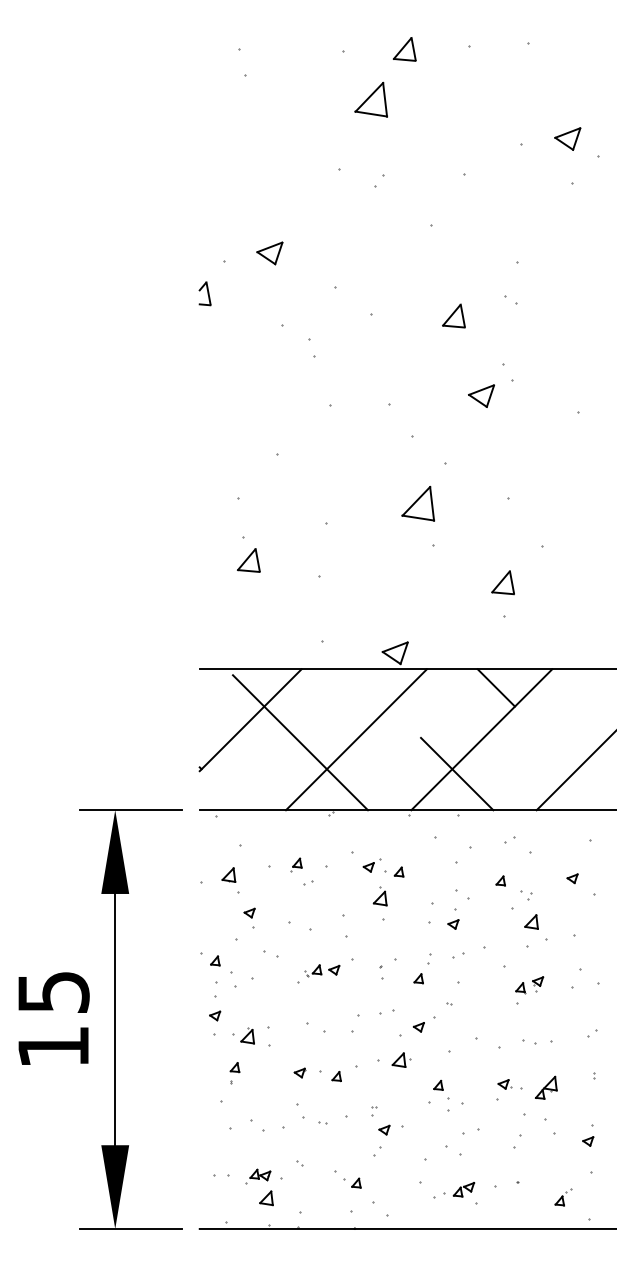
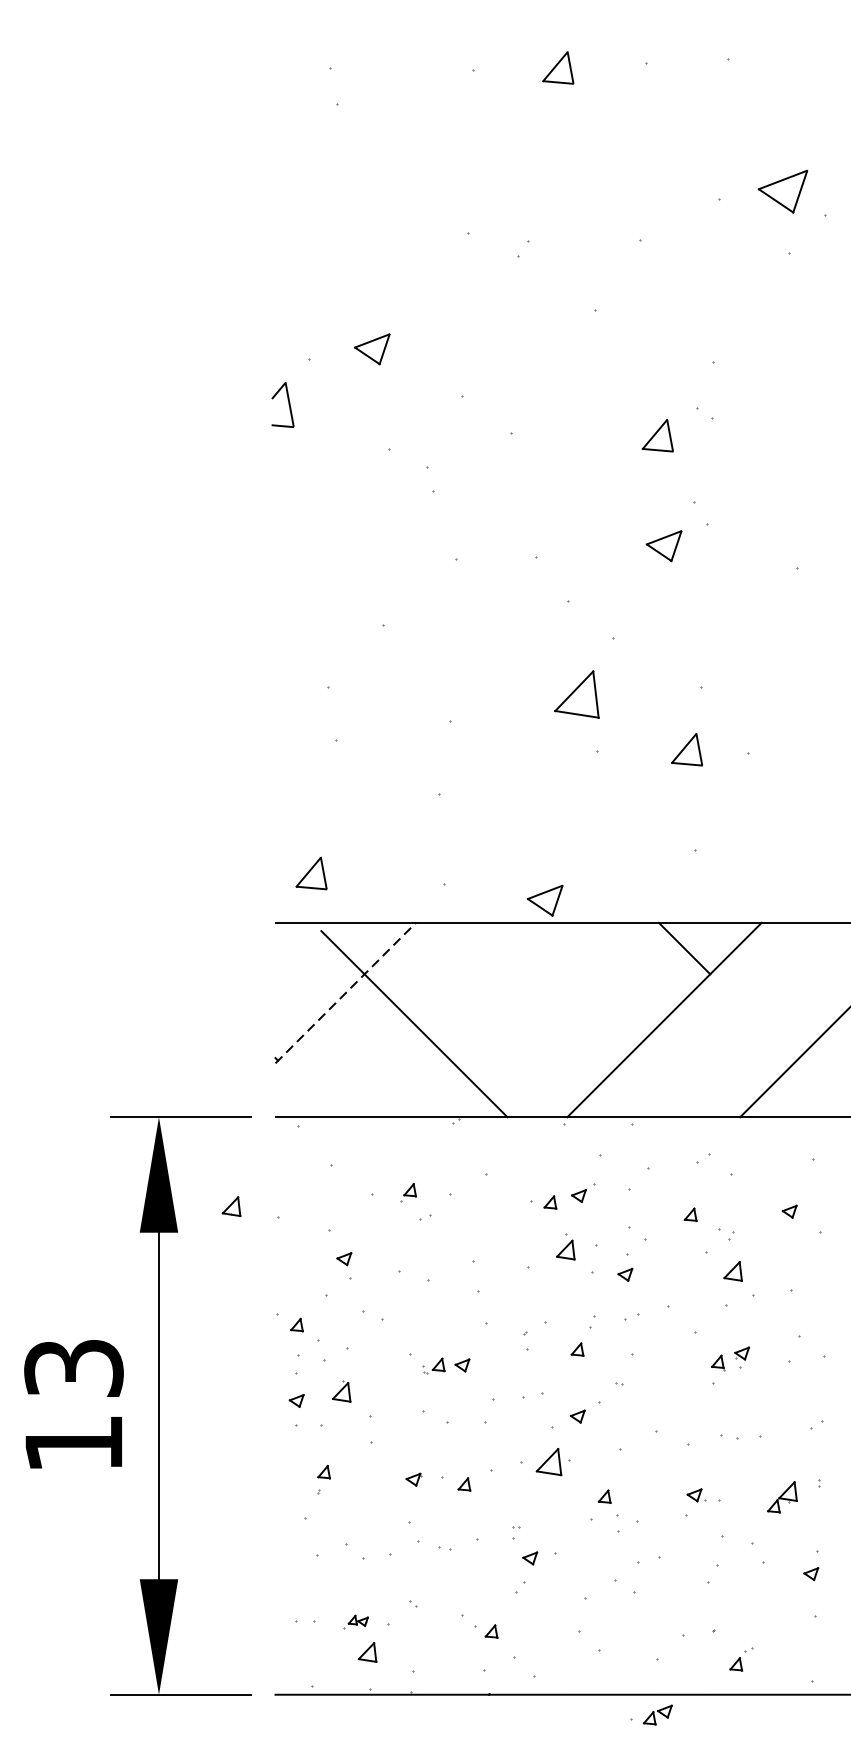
part: (370, 99) -> (511, 137), removed
part: (567, 138) -> (782, 190), size x1.4
part: (204, 293) -> (282, 404), size x1.4
part: (453, 315) -> (657, 434), moved
part: (248, 560) -> (311, 873), moved
part: (502, 582) -> (686, 749), moved
line: (251, 719) -> (346, 992), solid -> dashed
line: (355, 739) -> (490, 1019), removed
line: (457, 773) -> (630, 1066), removed
part: (371, 865) -> (582, 1193), moved
part: (228, 874) -> (231, 1205), moved
part: (379, 896) -> (564, 1247), moved
part: (322, 970) -> (446, 1365), moved
text: (53, 991) -> (73, 1367), 15 -> 13
part: (247, 1035) -> (341, 1390), moved
part: (401, 1059) -> (553, 1460), size x1.4
part: (546, 1087) -> (782, 1496), moved
part: (258, 1176) -> (356, 1622), size x0.7
part: (459, 1189) -> (651, 1714), moved
part: (563, 1197) -> (741, 1659), moved

